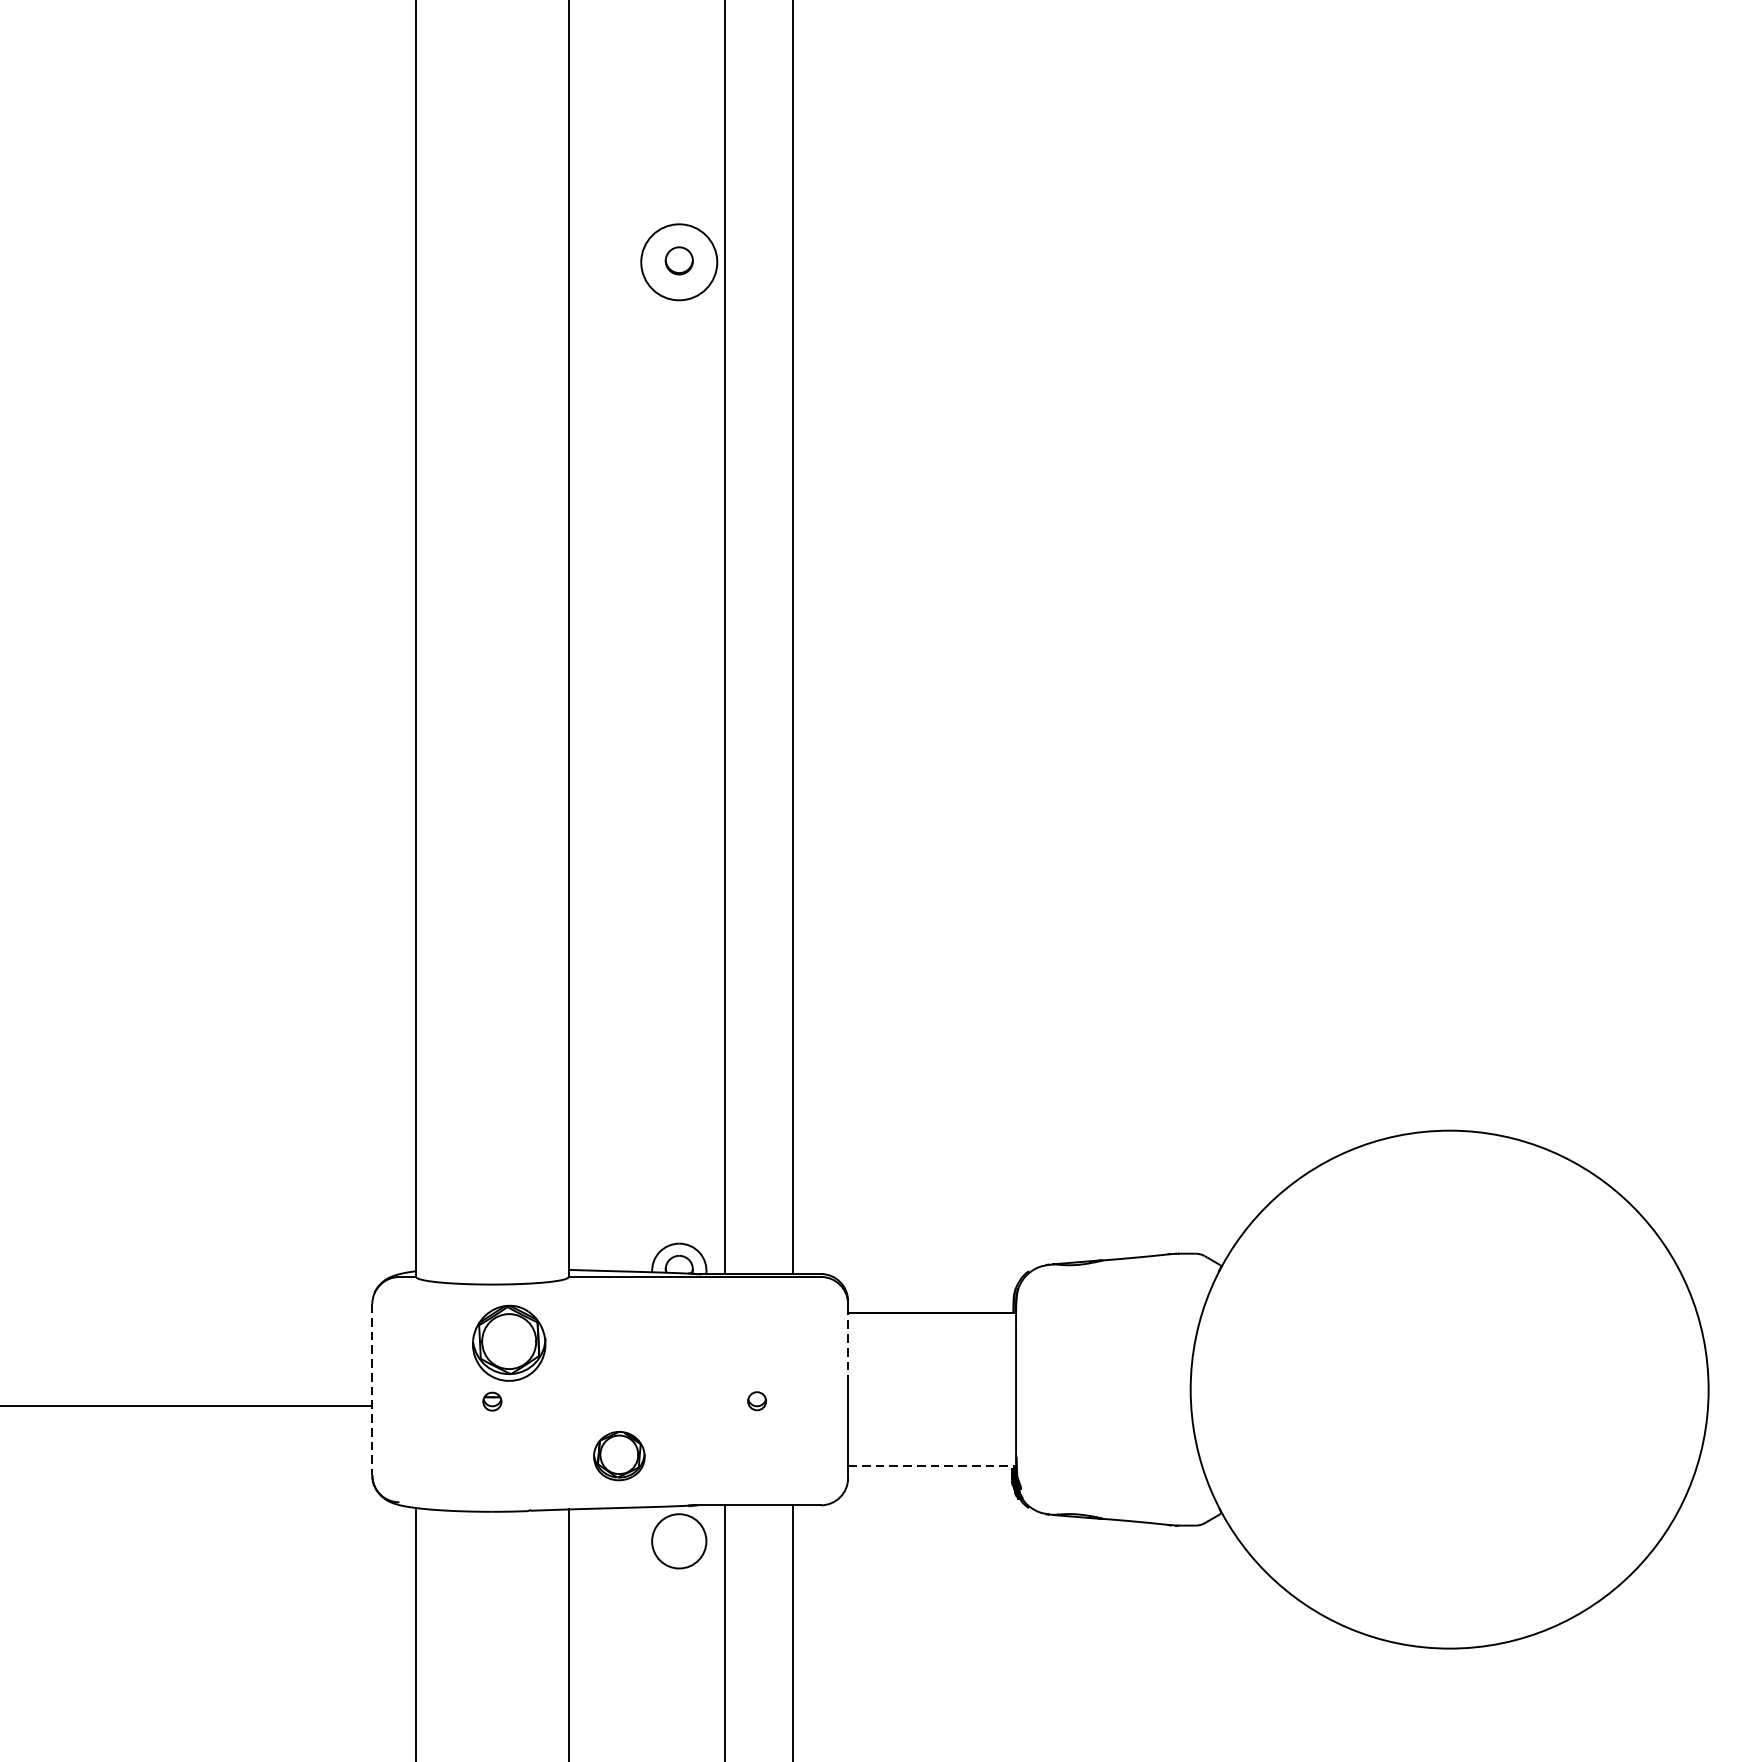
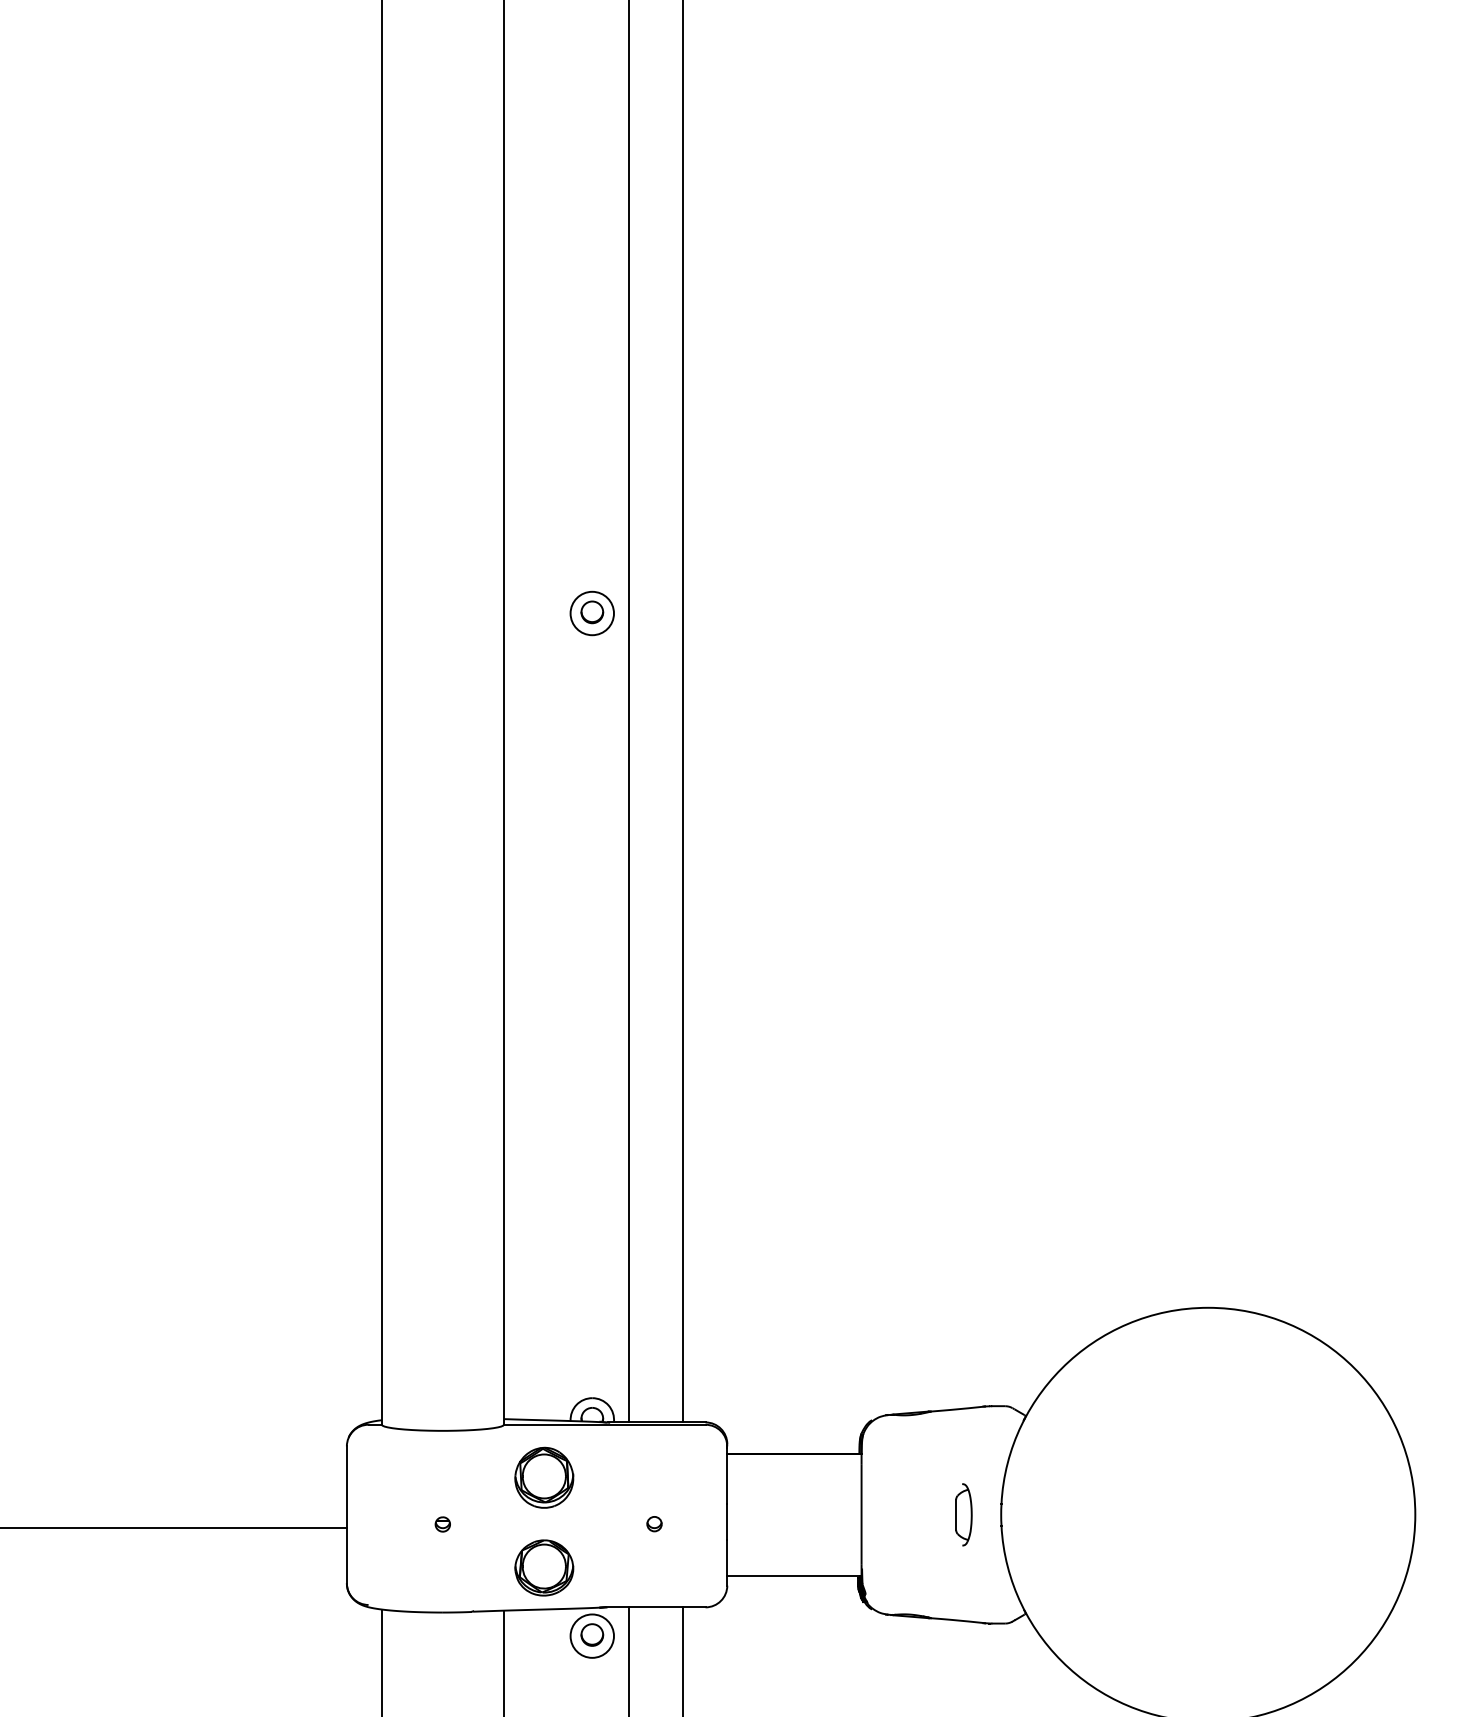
circle: (679, 262) -> (592, 613), size x0.71
line: (848, 1341) -> (727, 1476), dashed -> solid
part: (509, 1342) -> (544, 1477), moved
part: (1143, 1389) -> (963, 1514), added
line: (371, 1390) -> (346, 1515), dashed -> solid
part: (619, 1455) -> (544, 1567), size x1.43
line: (932, 1465) -> (794, 1575), dashed -> solid
part: (679, 1539) -> (592, 1634), added

